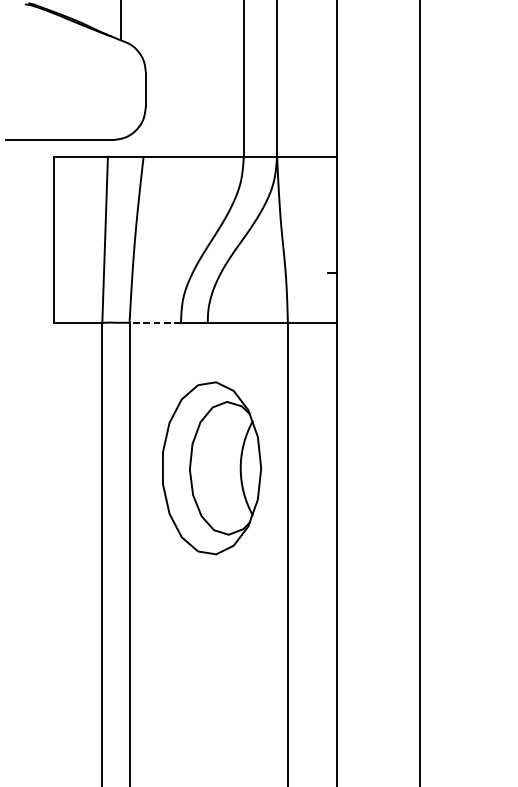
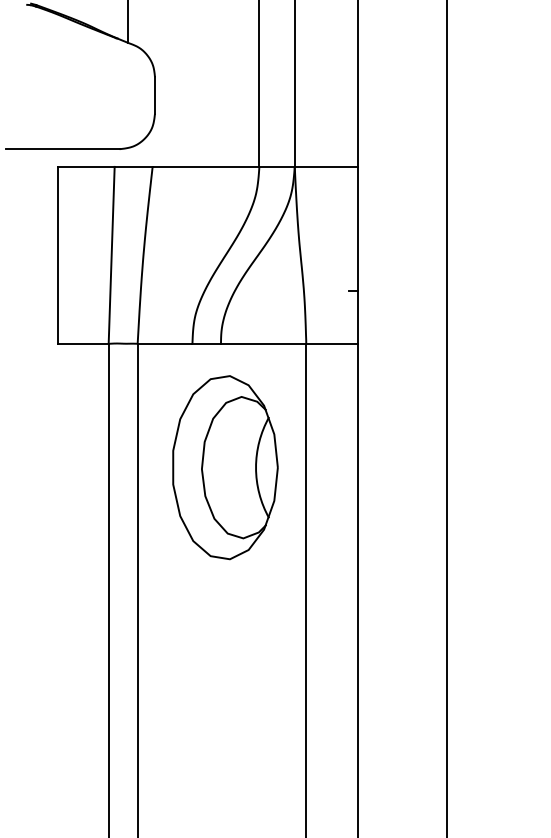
line: (154, 322) -> (164, 343), dashed -> solid
part: (212, 468) -> (225, 467), moved

